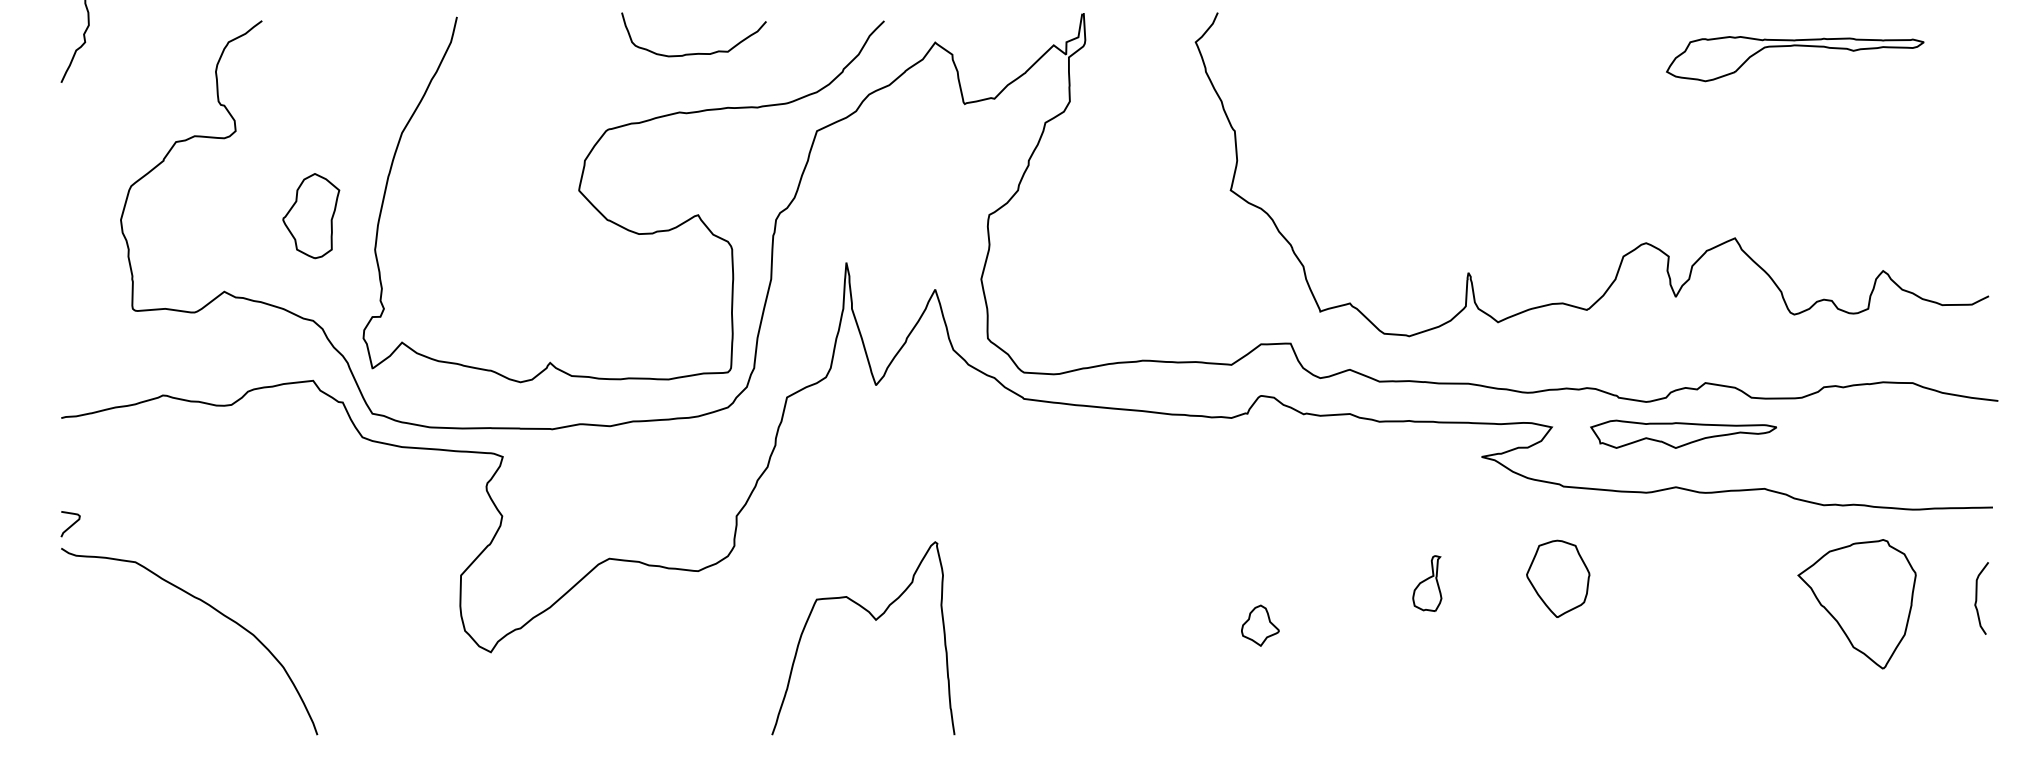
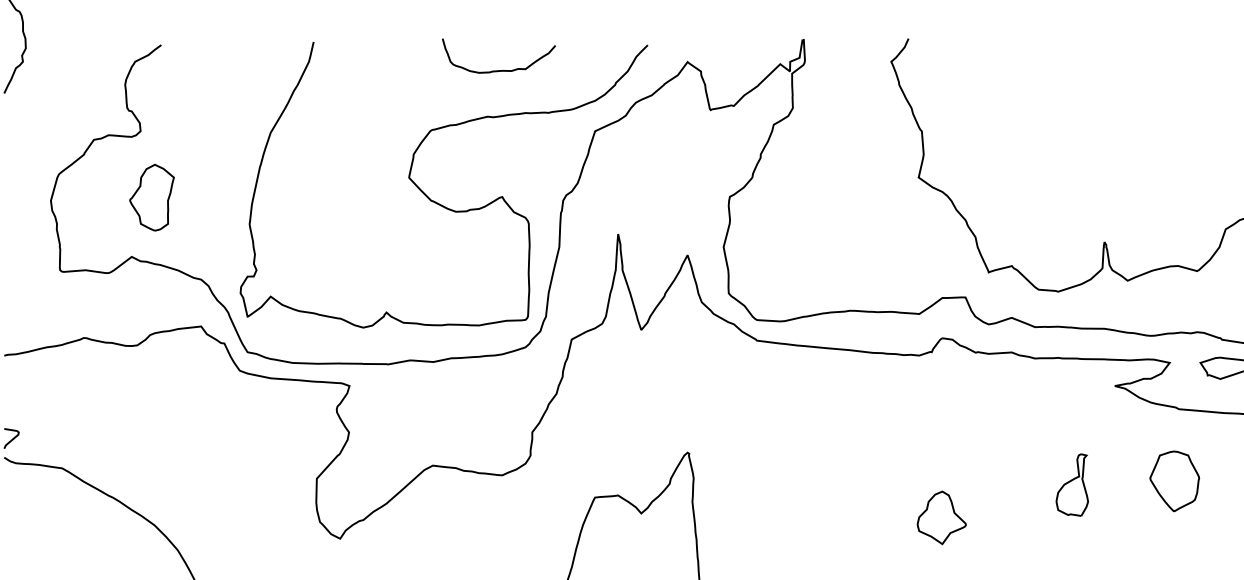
part: (311, 216) -> (152, 198), moved
part: (1427, 583) -> (1072, 484), size x1.43
part: (1260, 625) -> (941, 517), size x1.67

